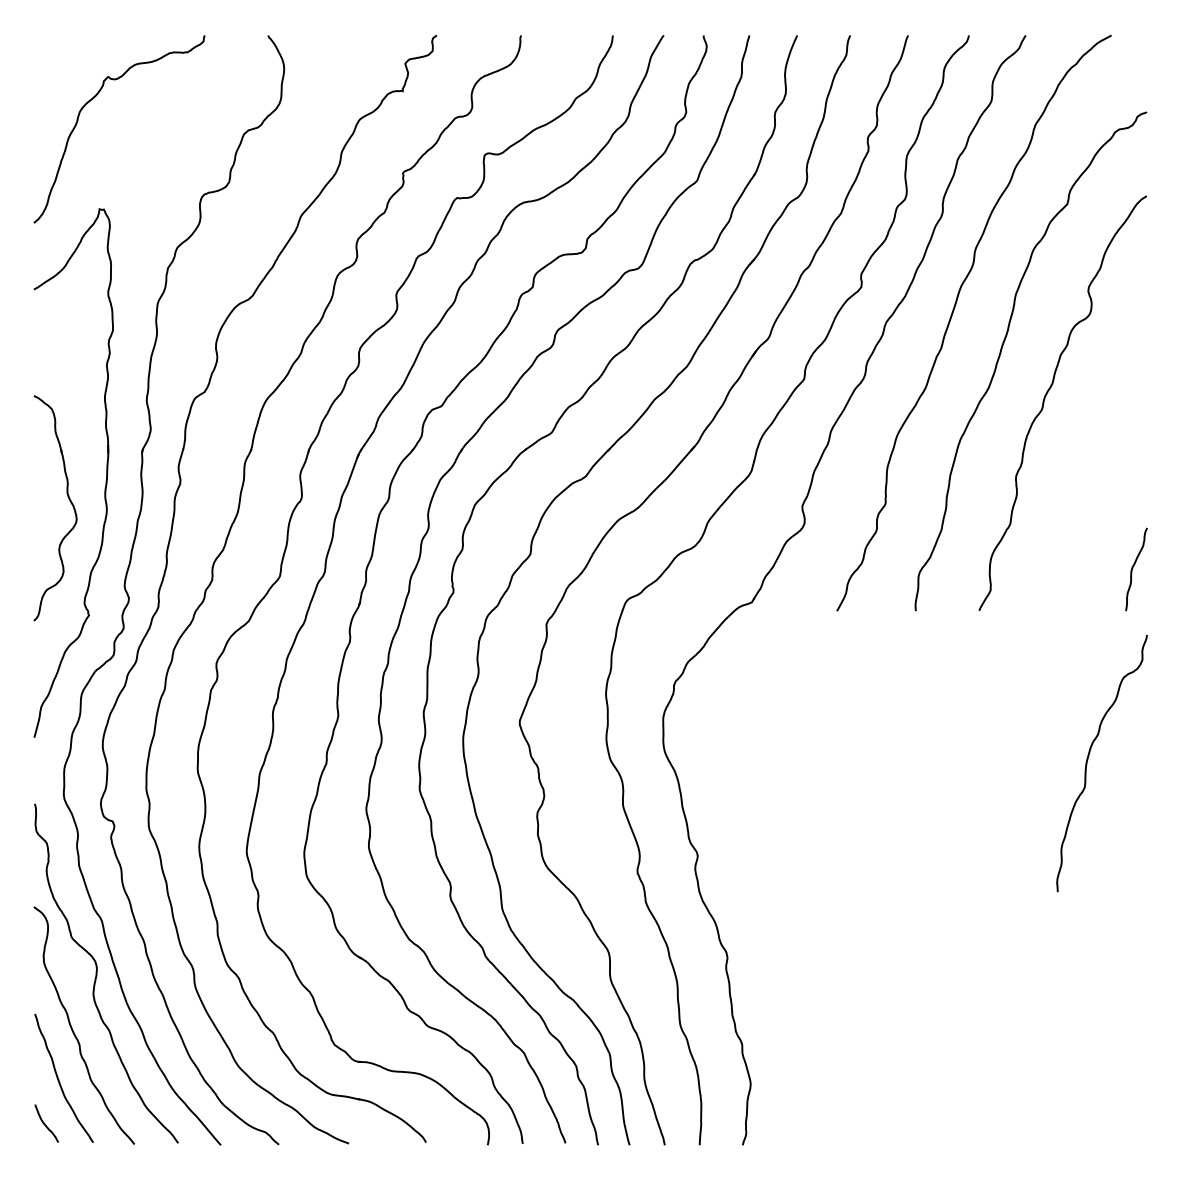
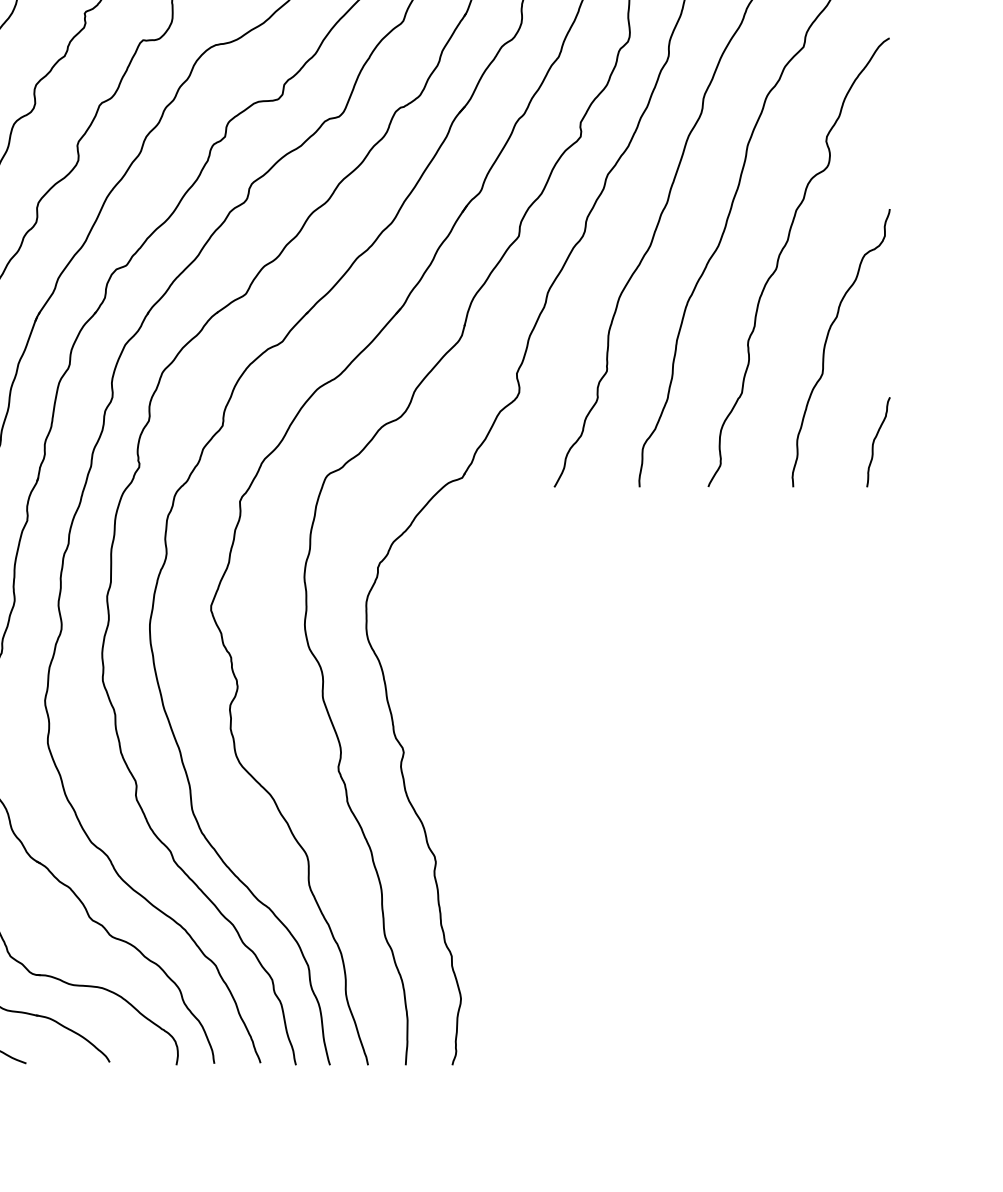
curve: (1088, 759) -> (826, 343), moved

